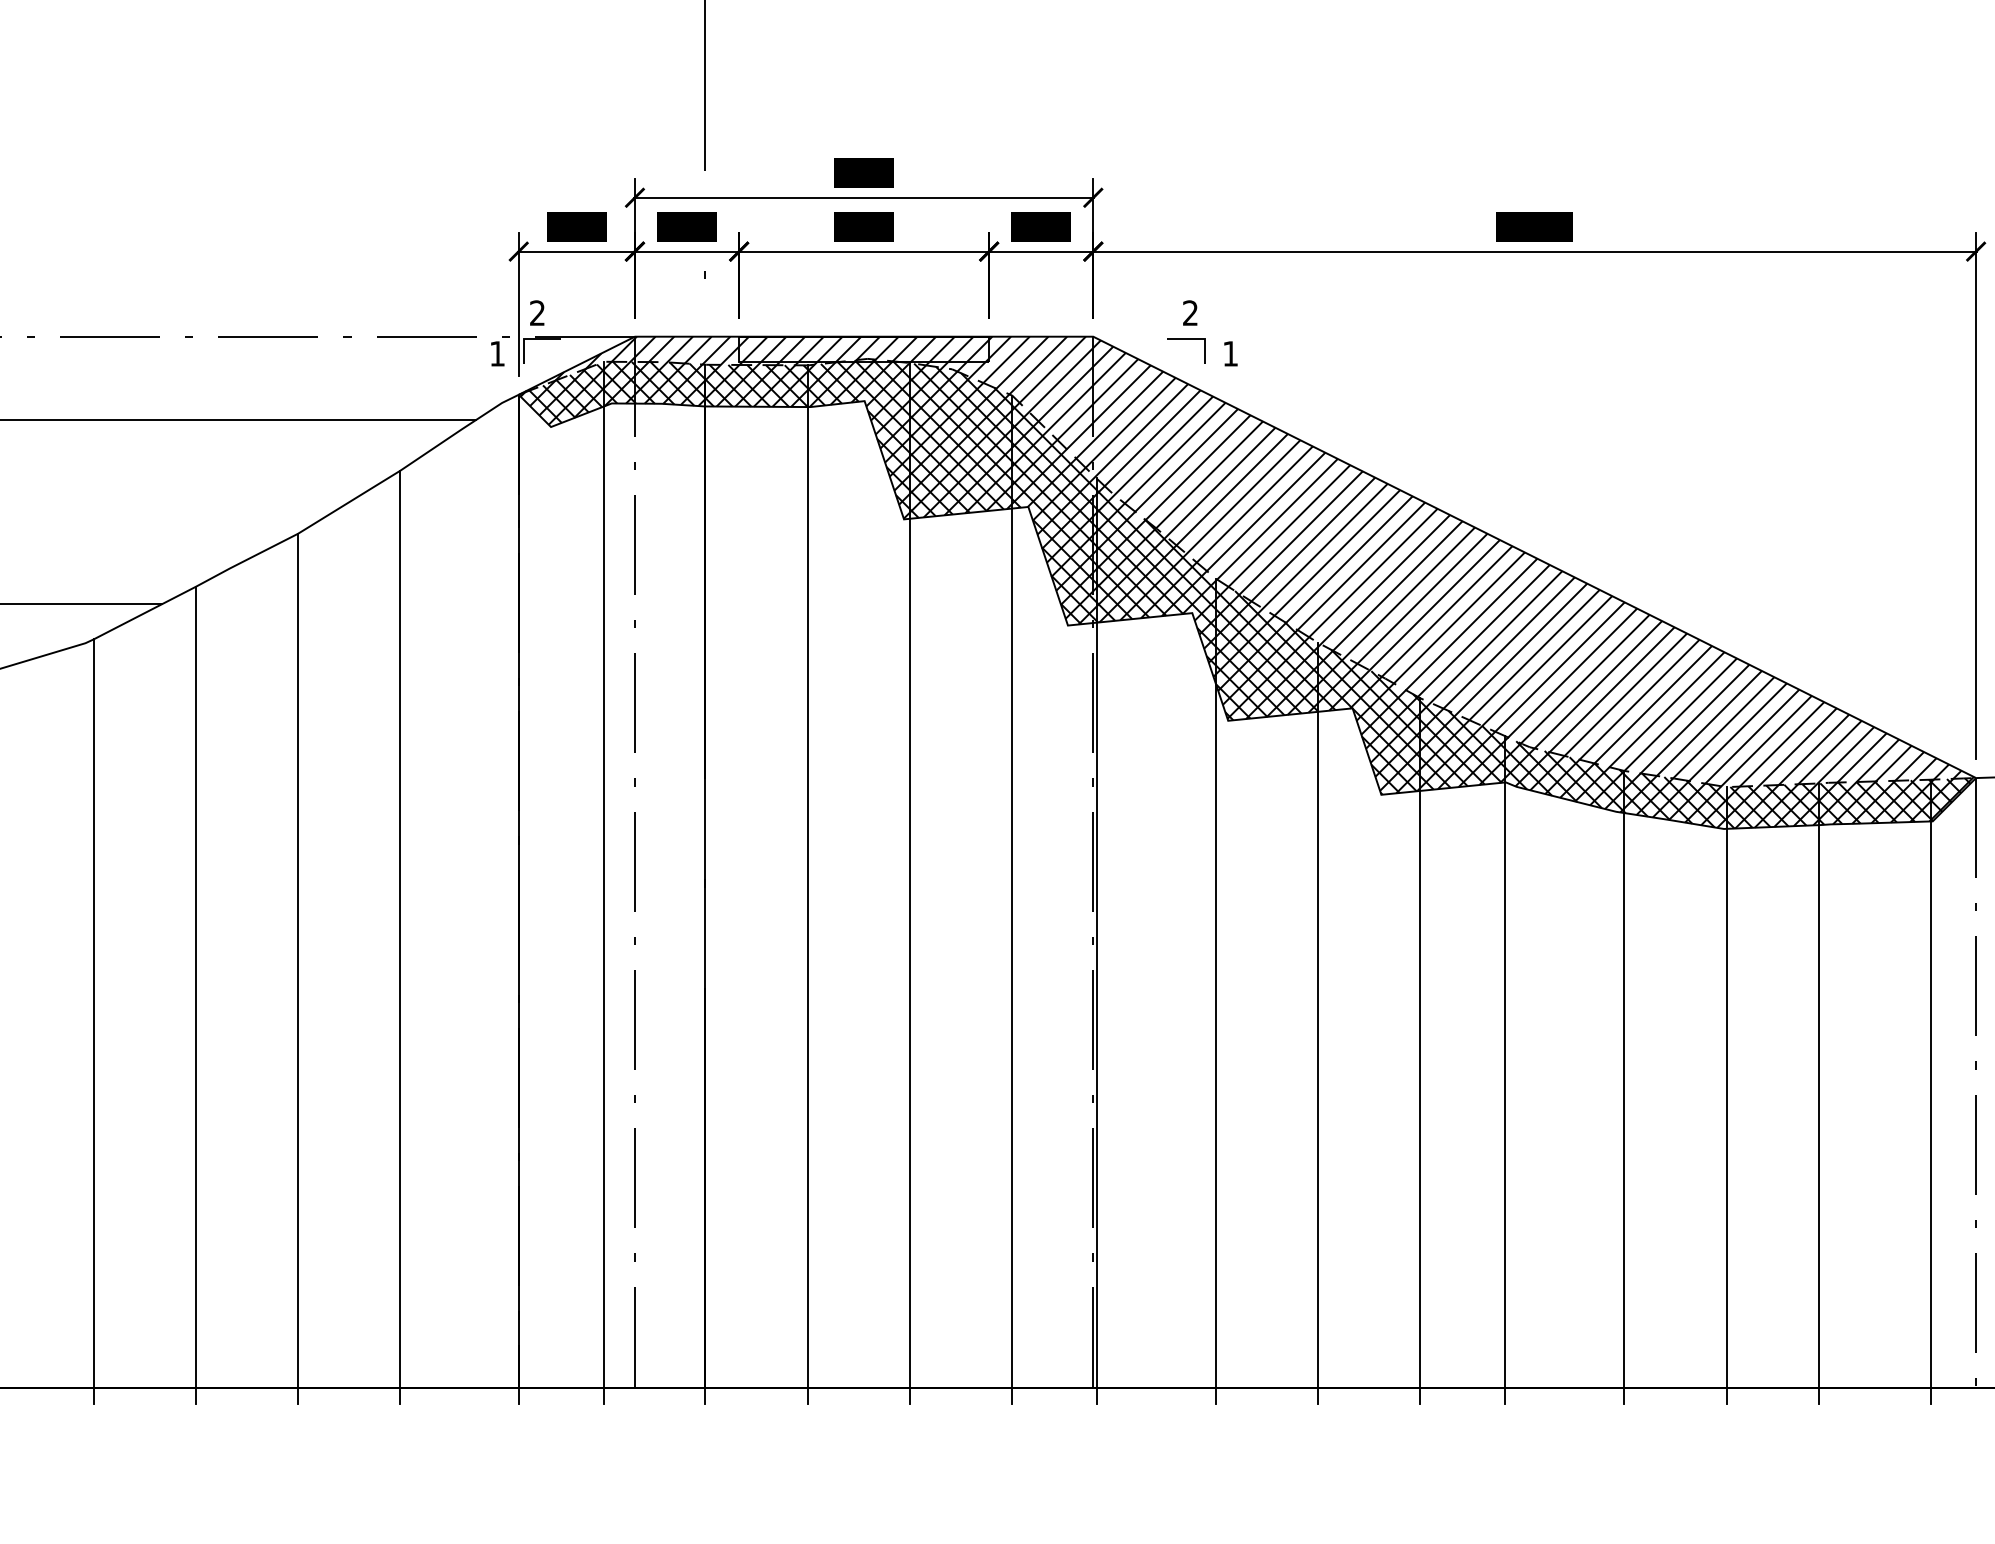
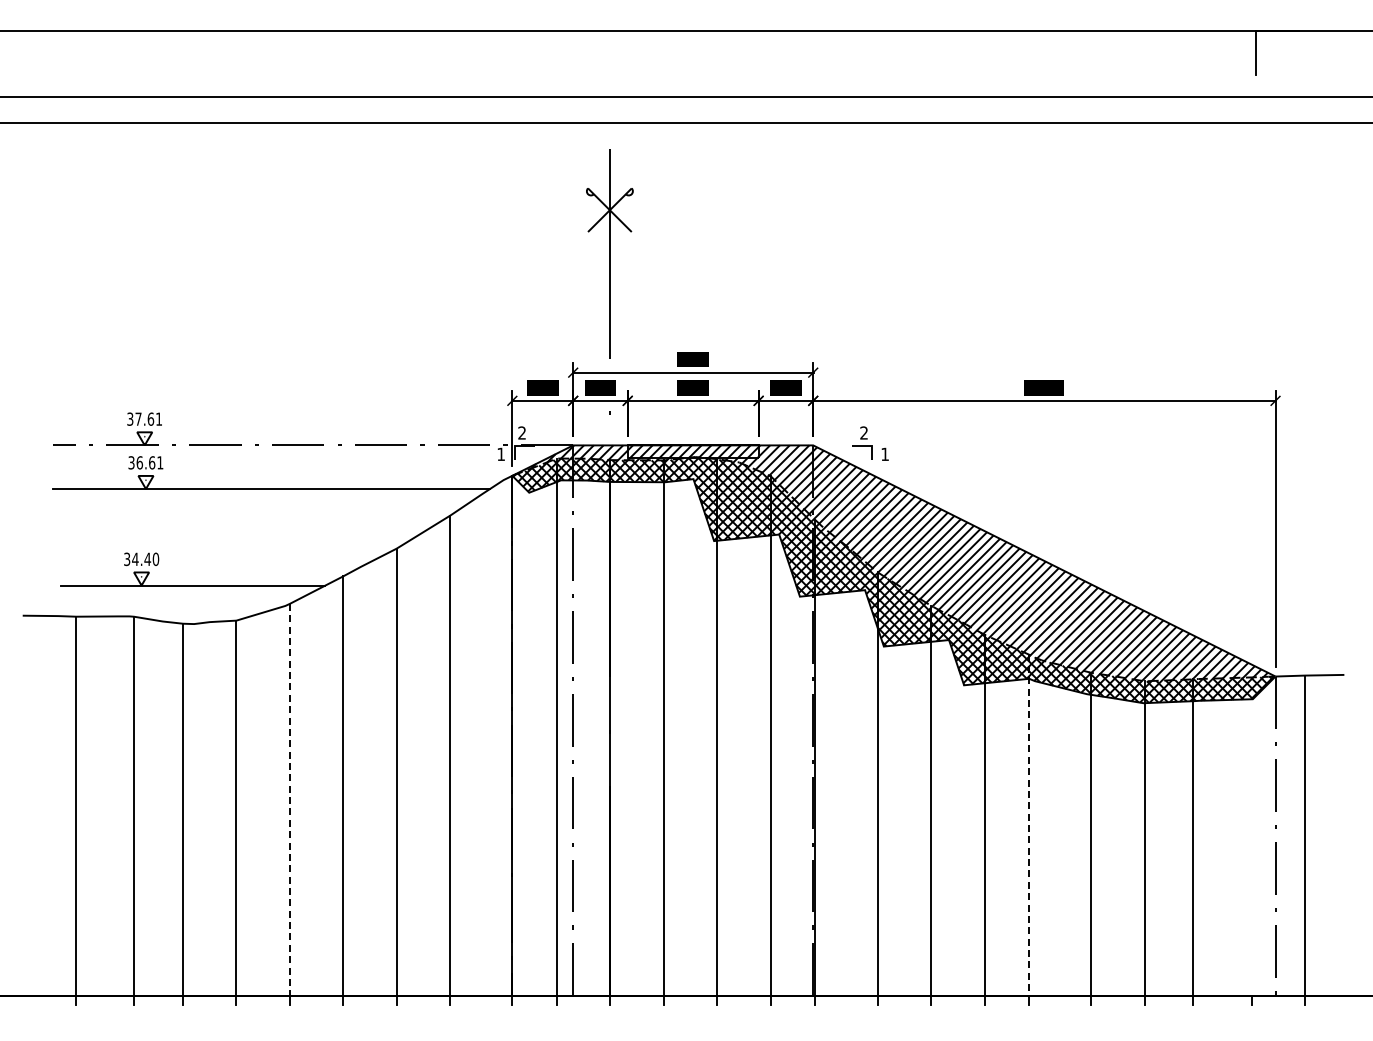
line: (93, 1012) -> (289, 799), solid -> dashed
line: (1504, 1062) -> (1028, 825), solid -> dashed
line: (1930, 1083) -> (1251, 836), removed

